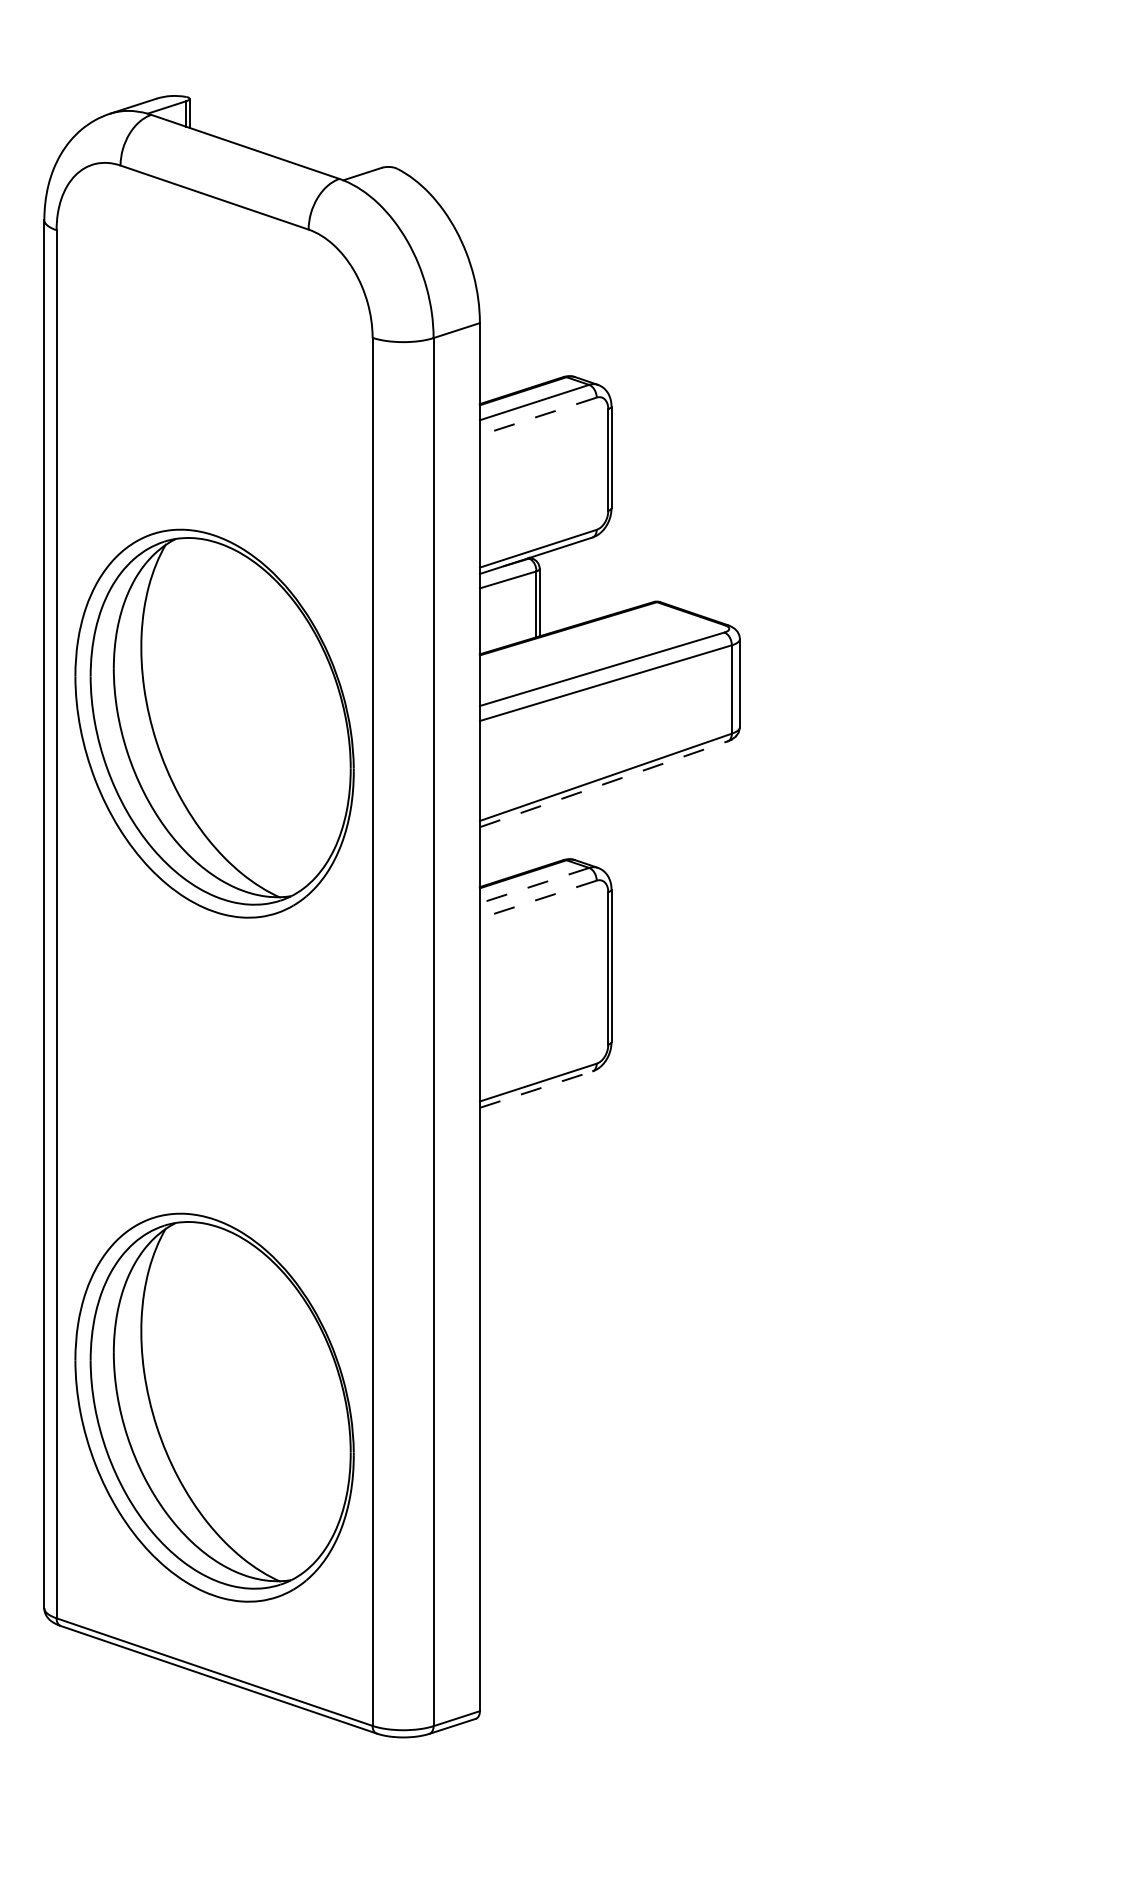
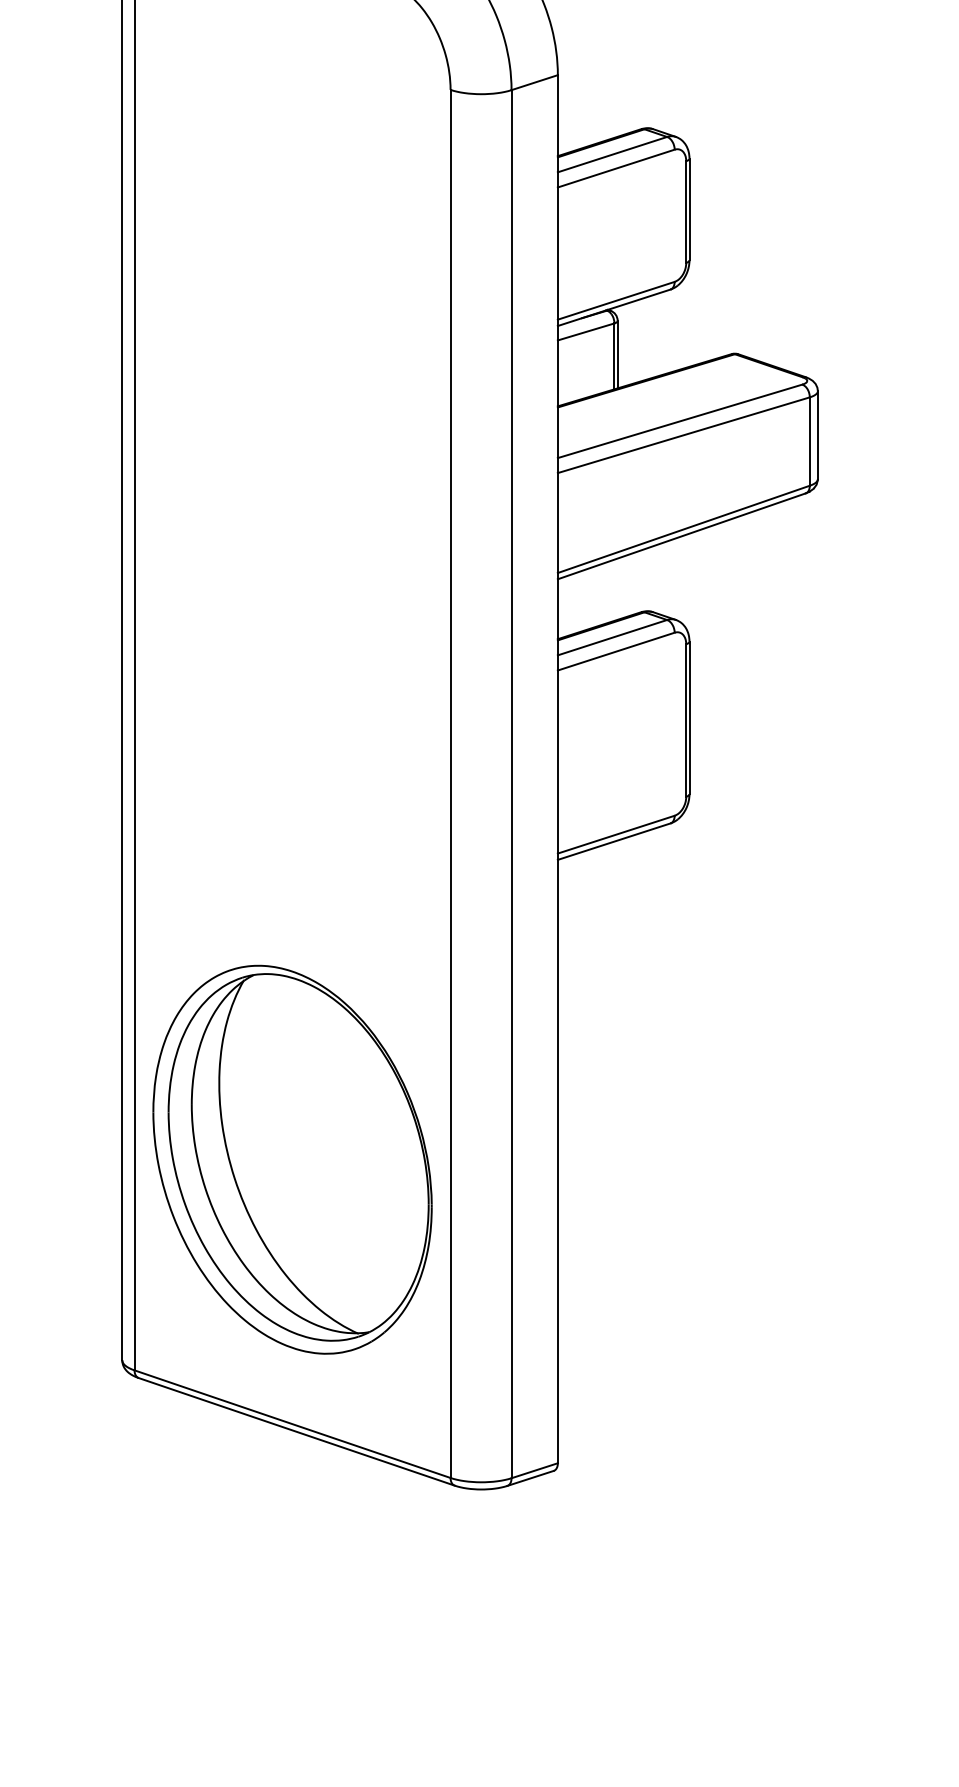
line: (537, 416) -> (615, 168), dashed -> solid
part: (214, 723) -> (292, 475), removed
line: (604, 784) -> (682, 536), dashed -> solid
line: (534, 885) -> (612, 637), dashed -> solid
line: (537, 899) -> (615, 651), dashed -> solid
line: (536, 1089) -> (614, 841), dashed -> solid

